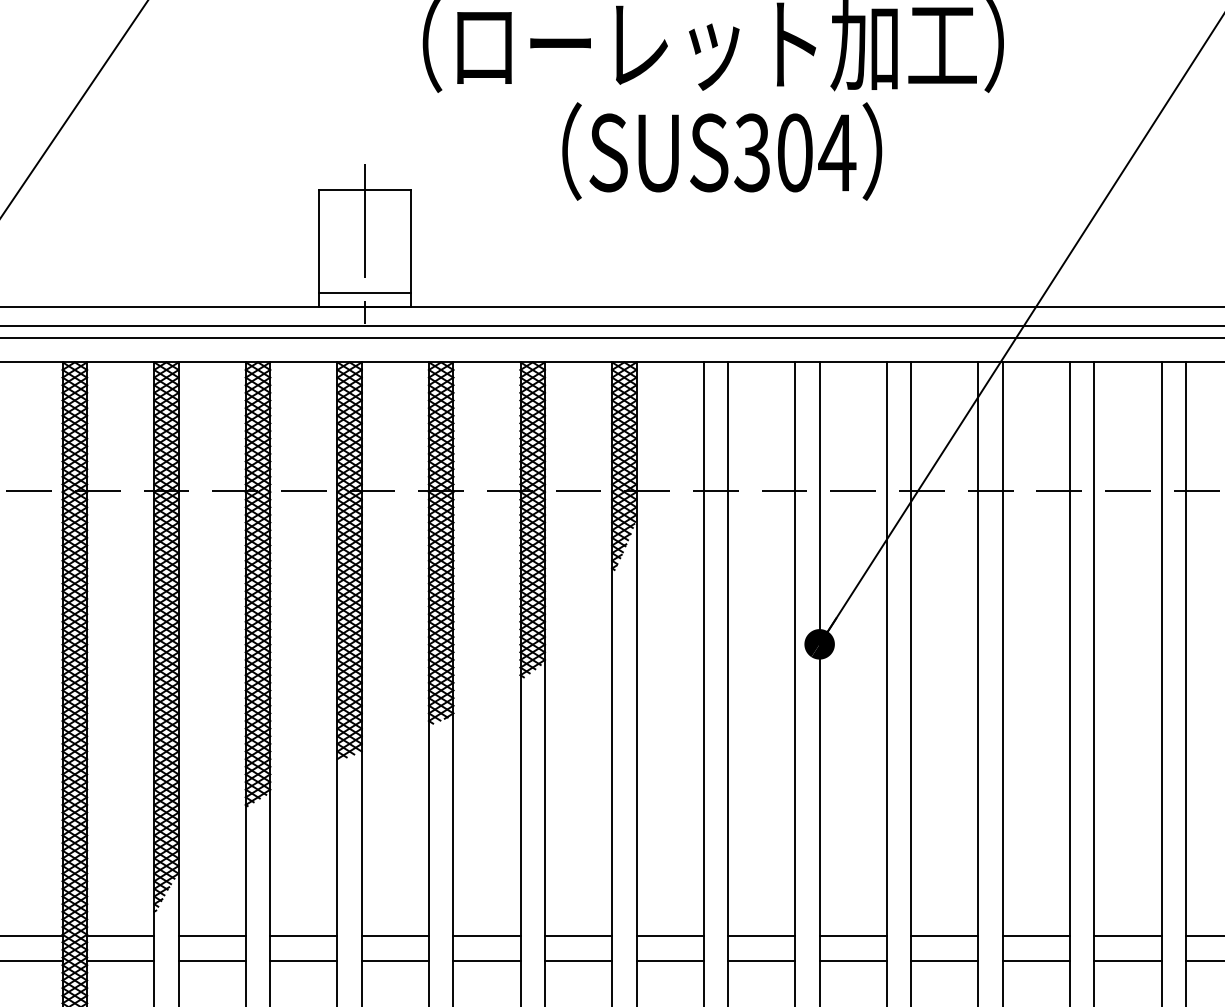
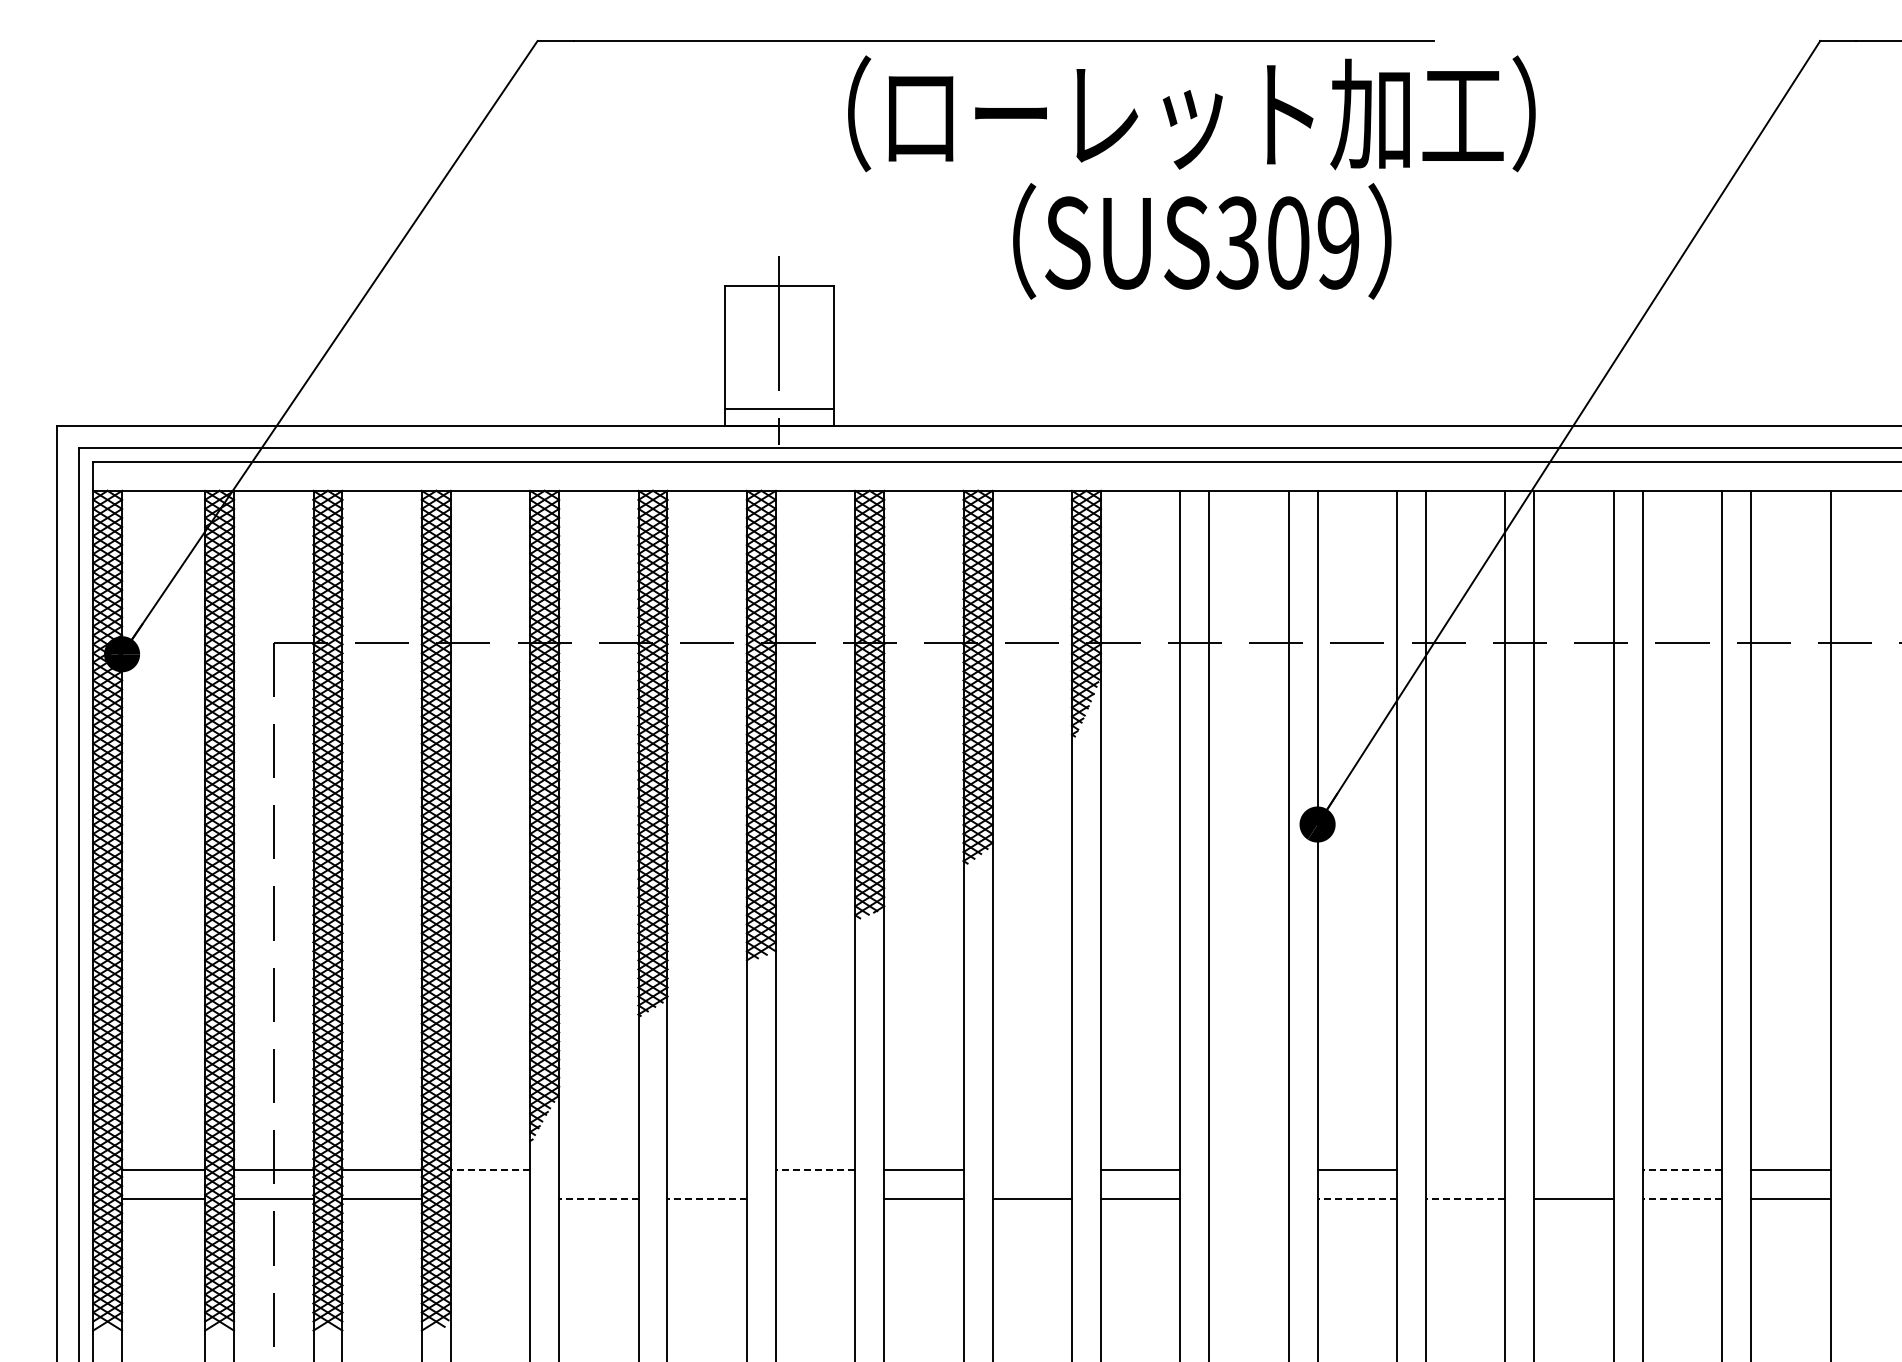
text: (837, 152) -> (1338, 242), SUS304 -> SUS309
line: (120, 935) -> (490, 1169), solid -> dashed
line: (211, 935) -> (598, 1169), removed
line: (303, 935) -> (706, 1169), removed
line: (395, 935) -> (815, 1169), solid -> dashed
line: (577, 935) -> (1031, 1169), removed
line: (761, 935) -> (1248, 1169), removed
line: (944, 935) -> (1465, 1169), removed
line: (1035, 935) -> (1573, 1169), removed
line: (1128, 935) -> (1682, 1169), solid -> dashed
line: (120, 960) -> (490, 1198), removed
line: (211, 960) -> (598, 1198), solid -> dashed
line: (304, 960) -> (707, 1198), solid -> dashed
line: (395, 960) -> (815, 1198), removed
line: (761, 960) -> (1248, 1198), removed
line: (853, 960) -> (1357, 1198), solid -> dashed
line: (944, 960) -> (1465, 1198), solid -> dashed
line: (1128, 960) -> (1682, 1198), solid -> dashed

